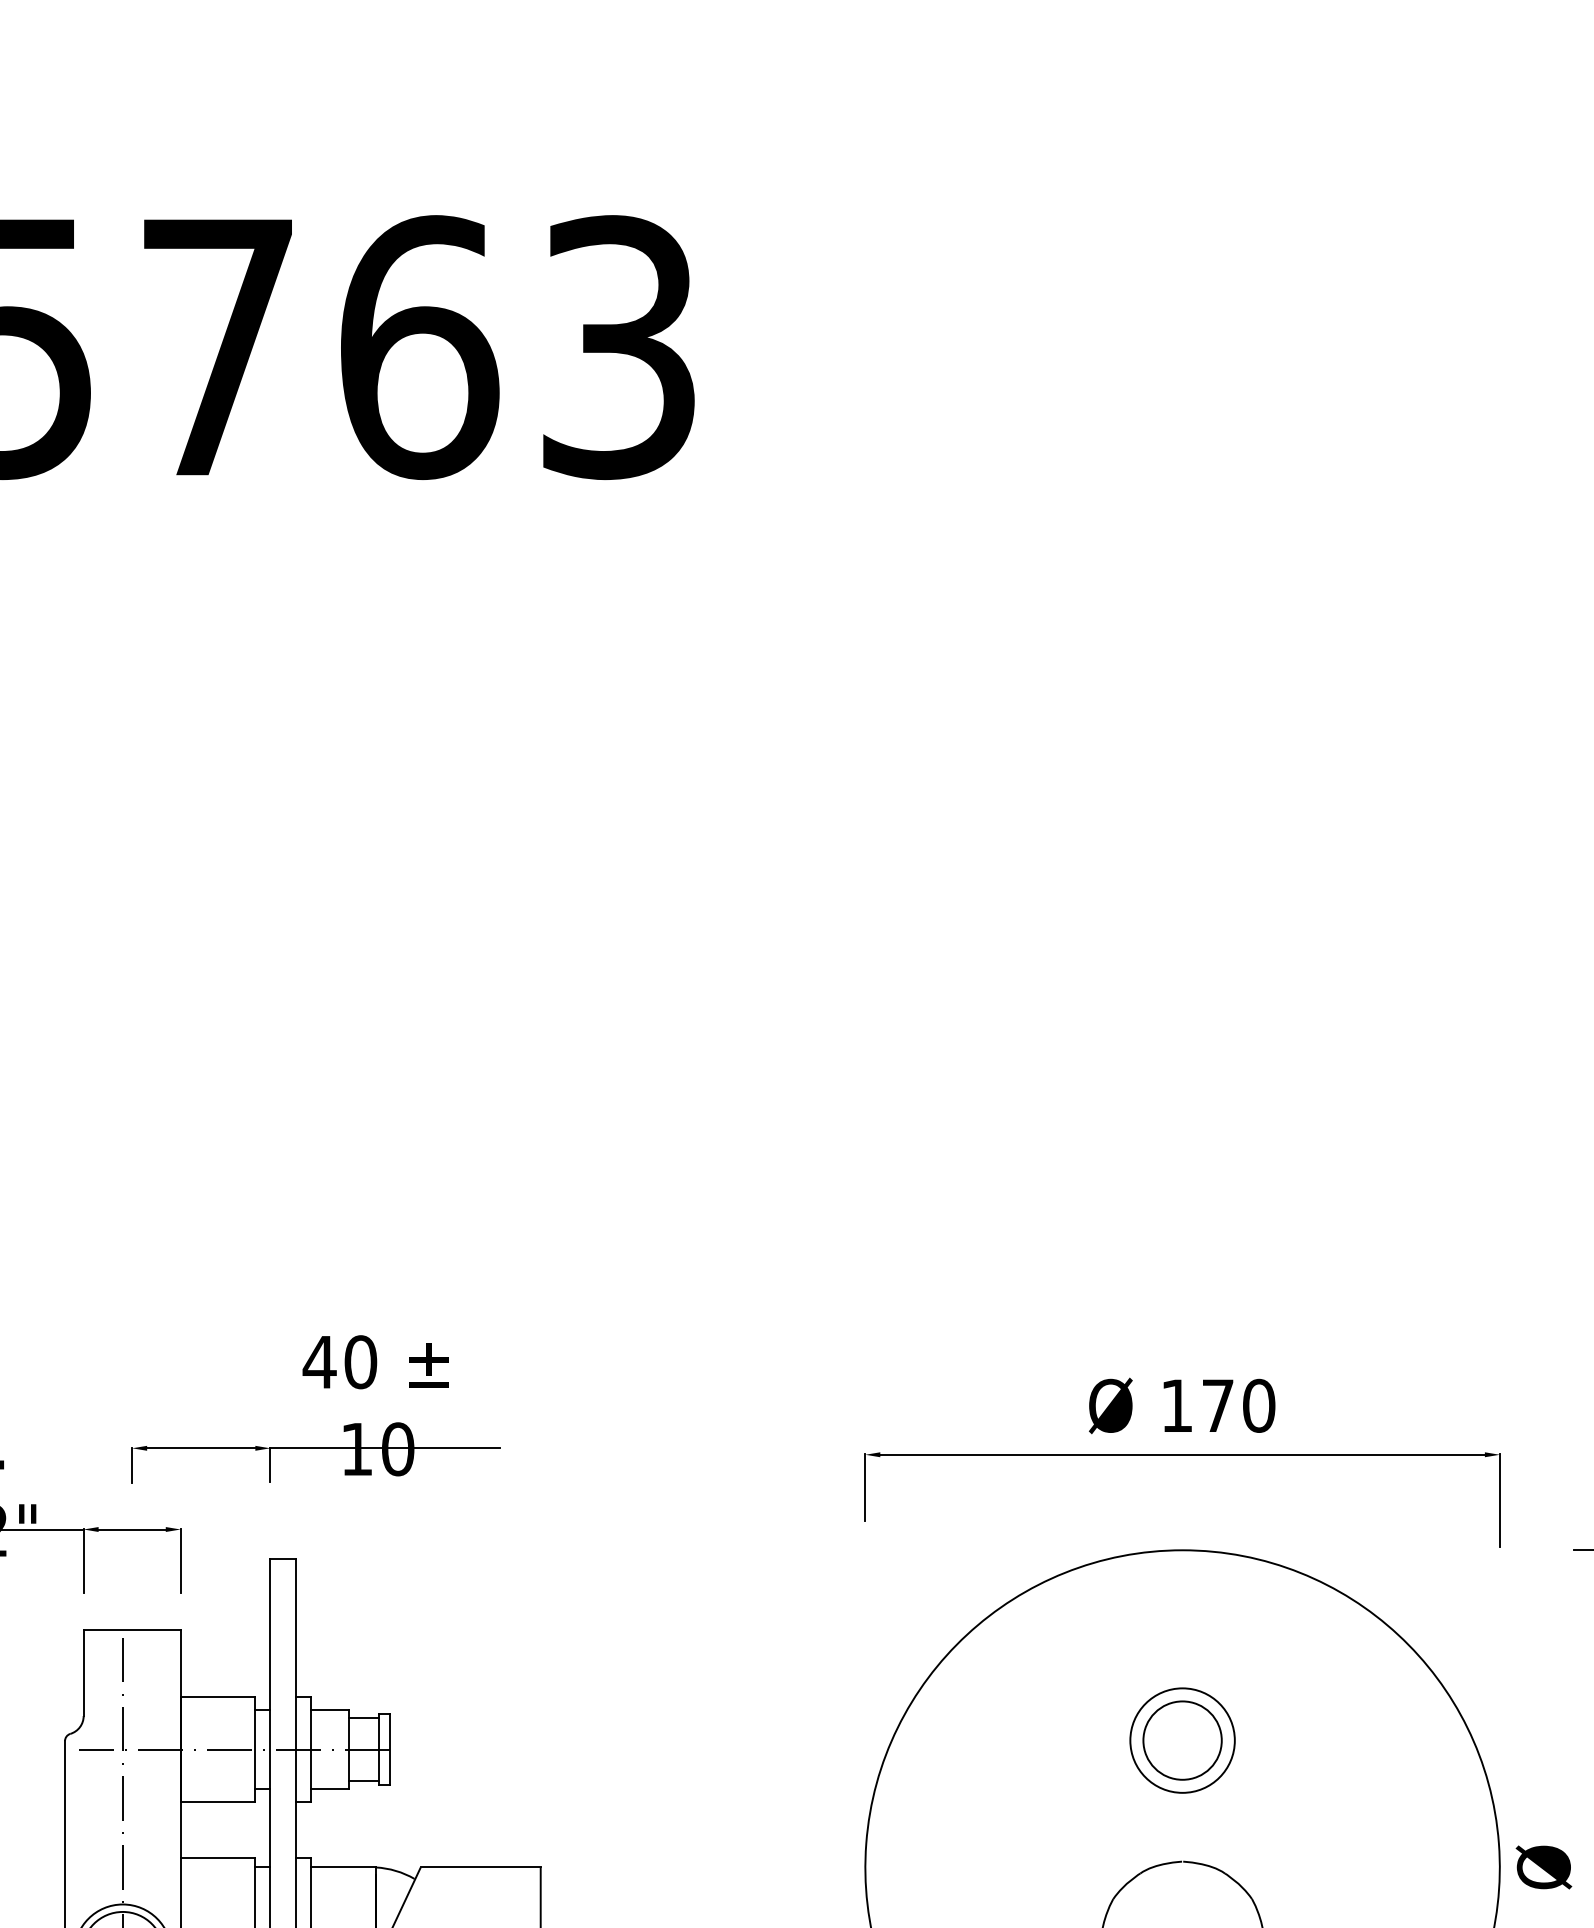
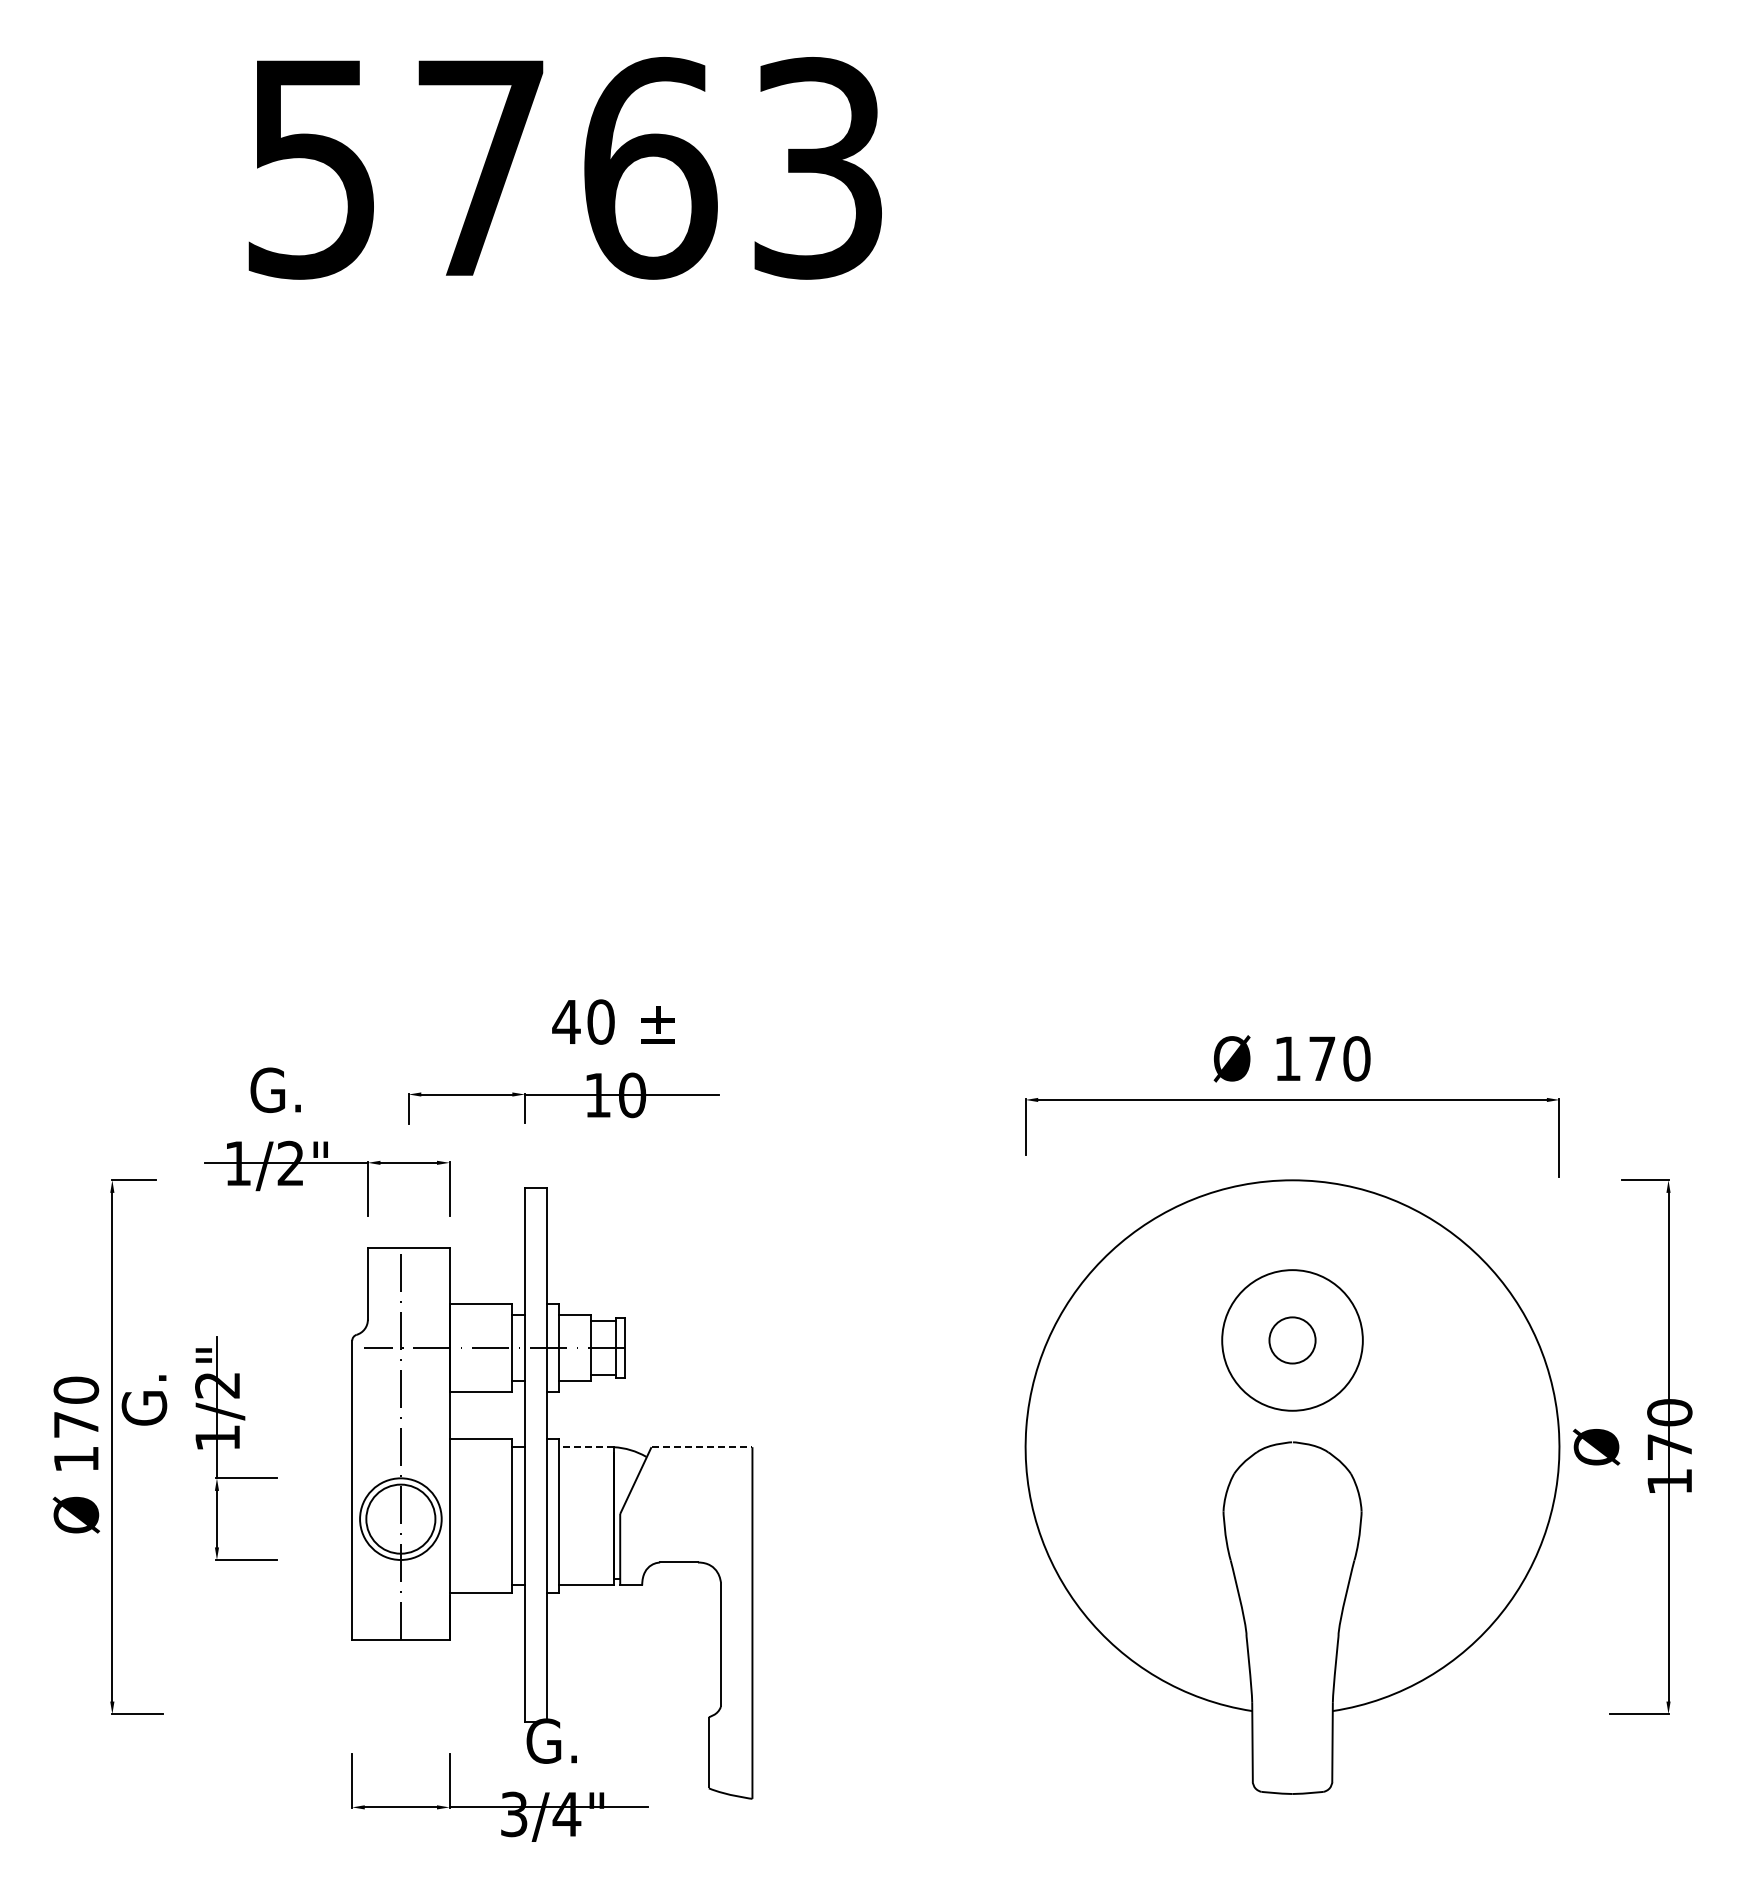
circle: (1182, 1740) -> (1292, 1340), size x0.7
circle: (1182, 1740) -> (1292, 1340), size x1.6
line: (343, 1867) -> (586, 1447), solid -> dashed
line: (481, 1867) -> (702, 1447), solid -> dashed

